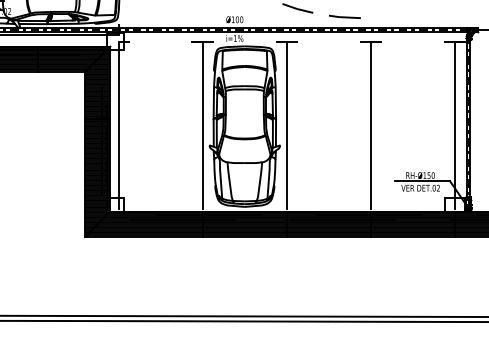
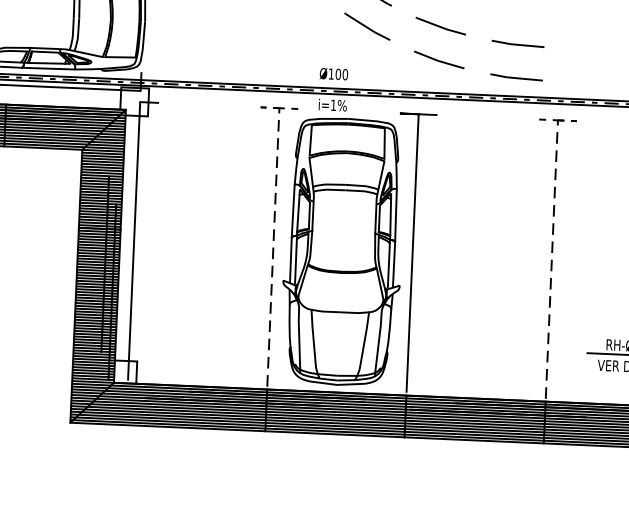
line: (202, 107) -> (274, 217), solid -> dashed
line: (370, 107) -> (552, 229), solid -> dashed

